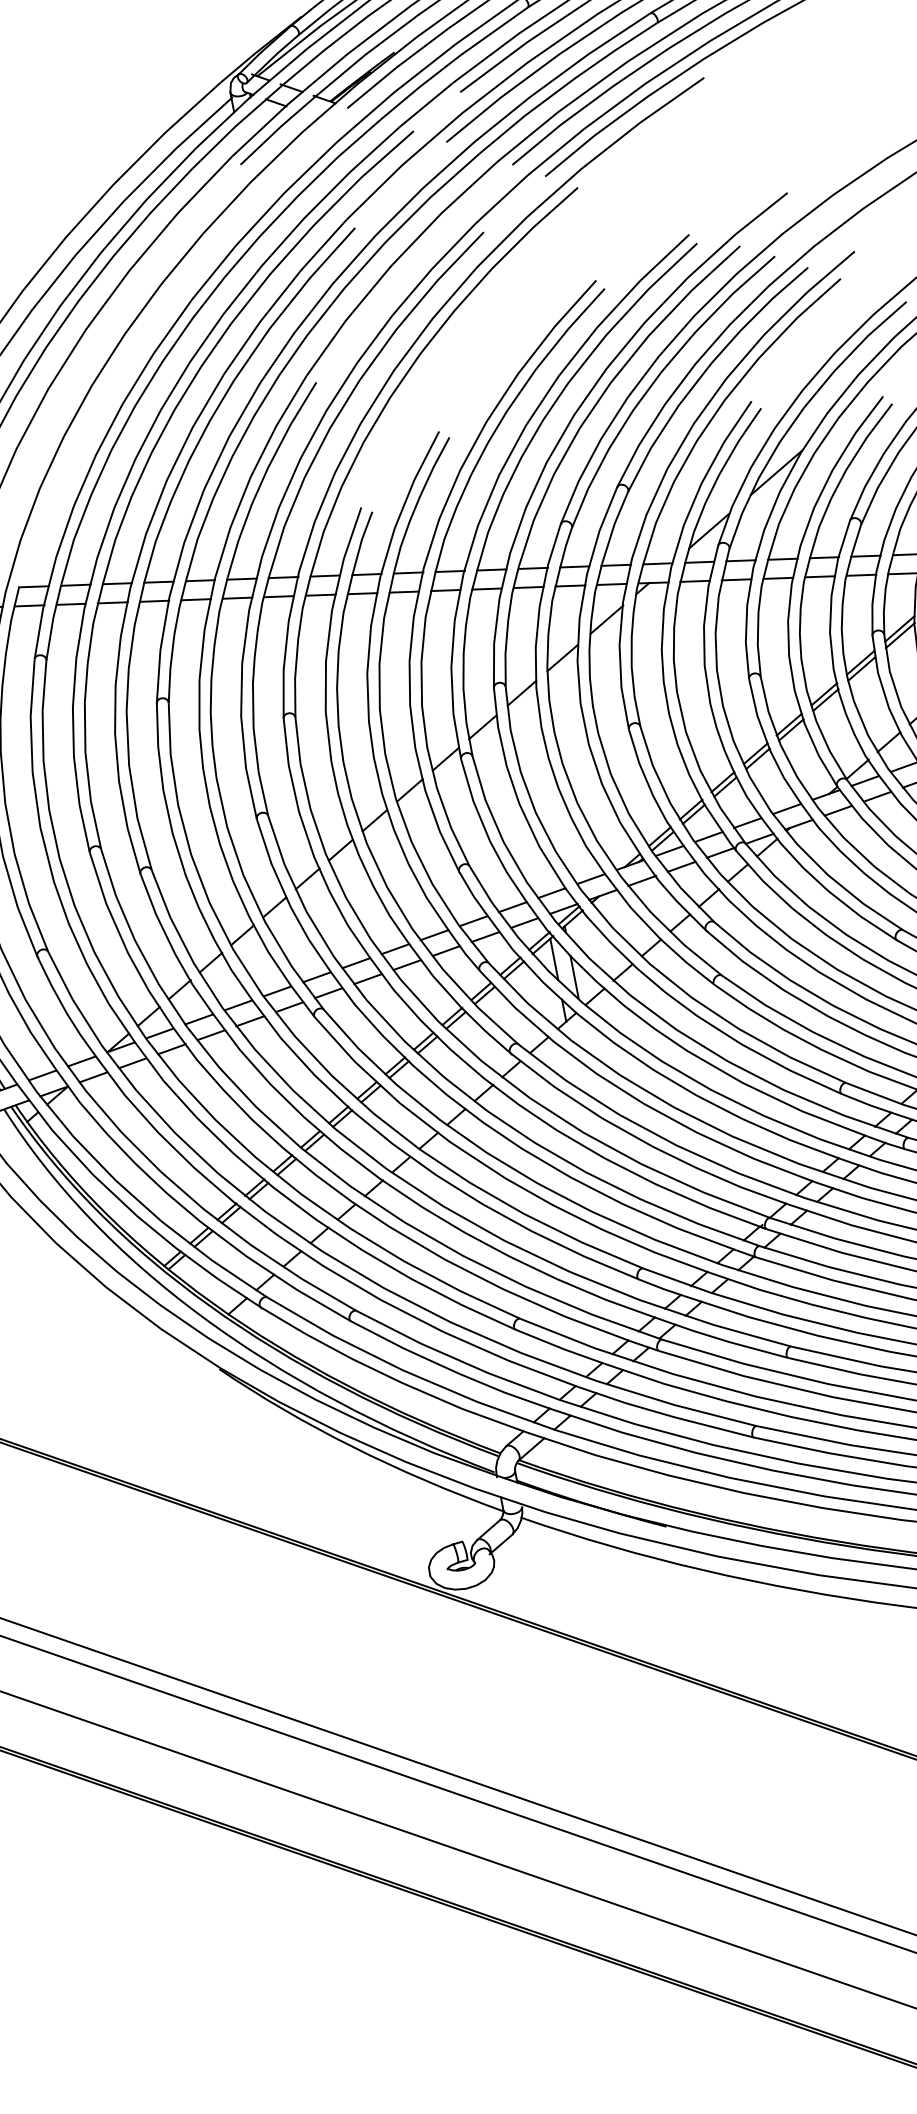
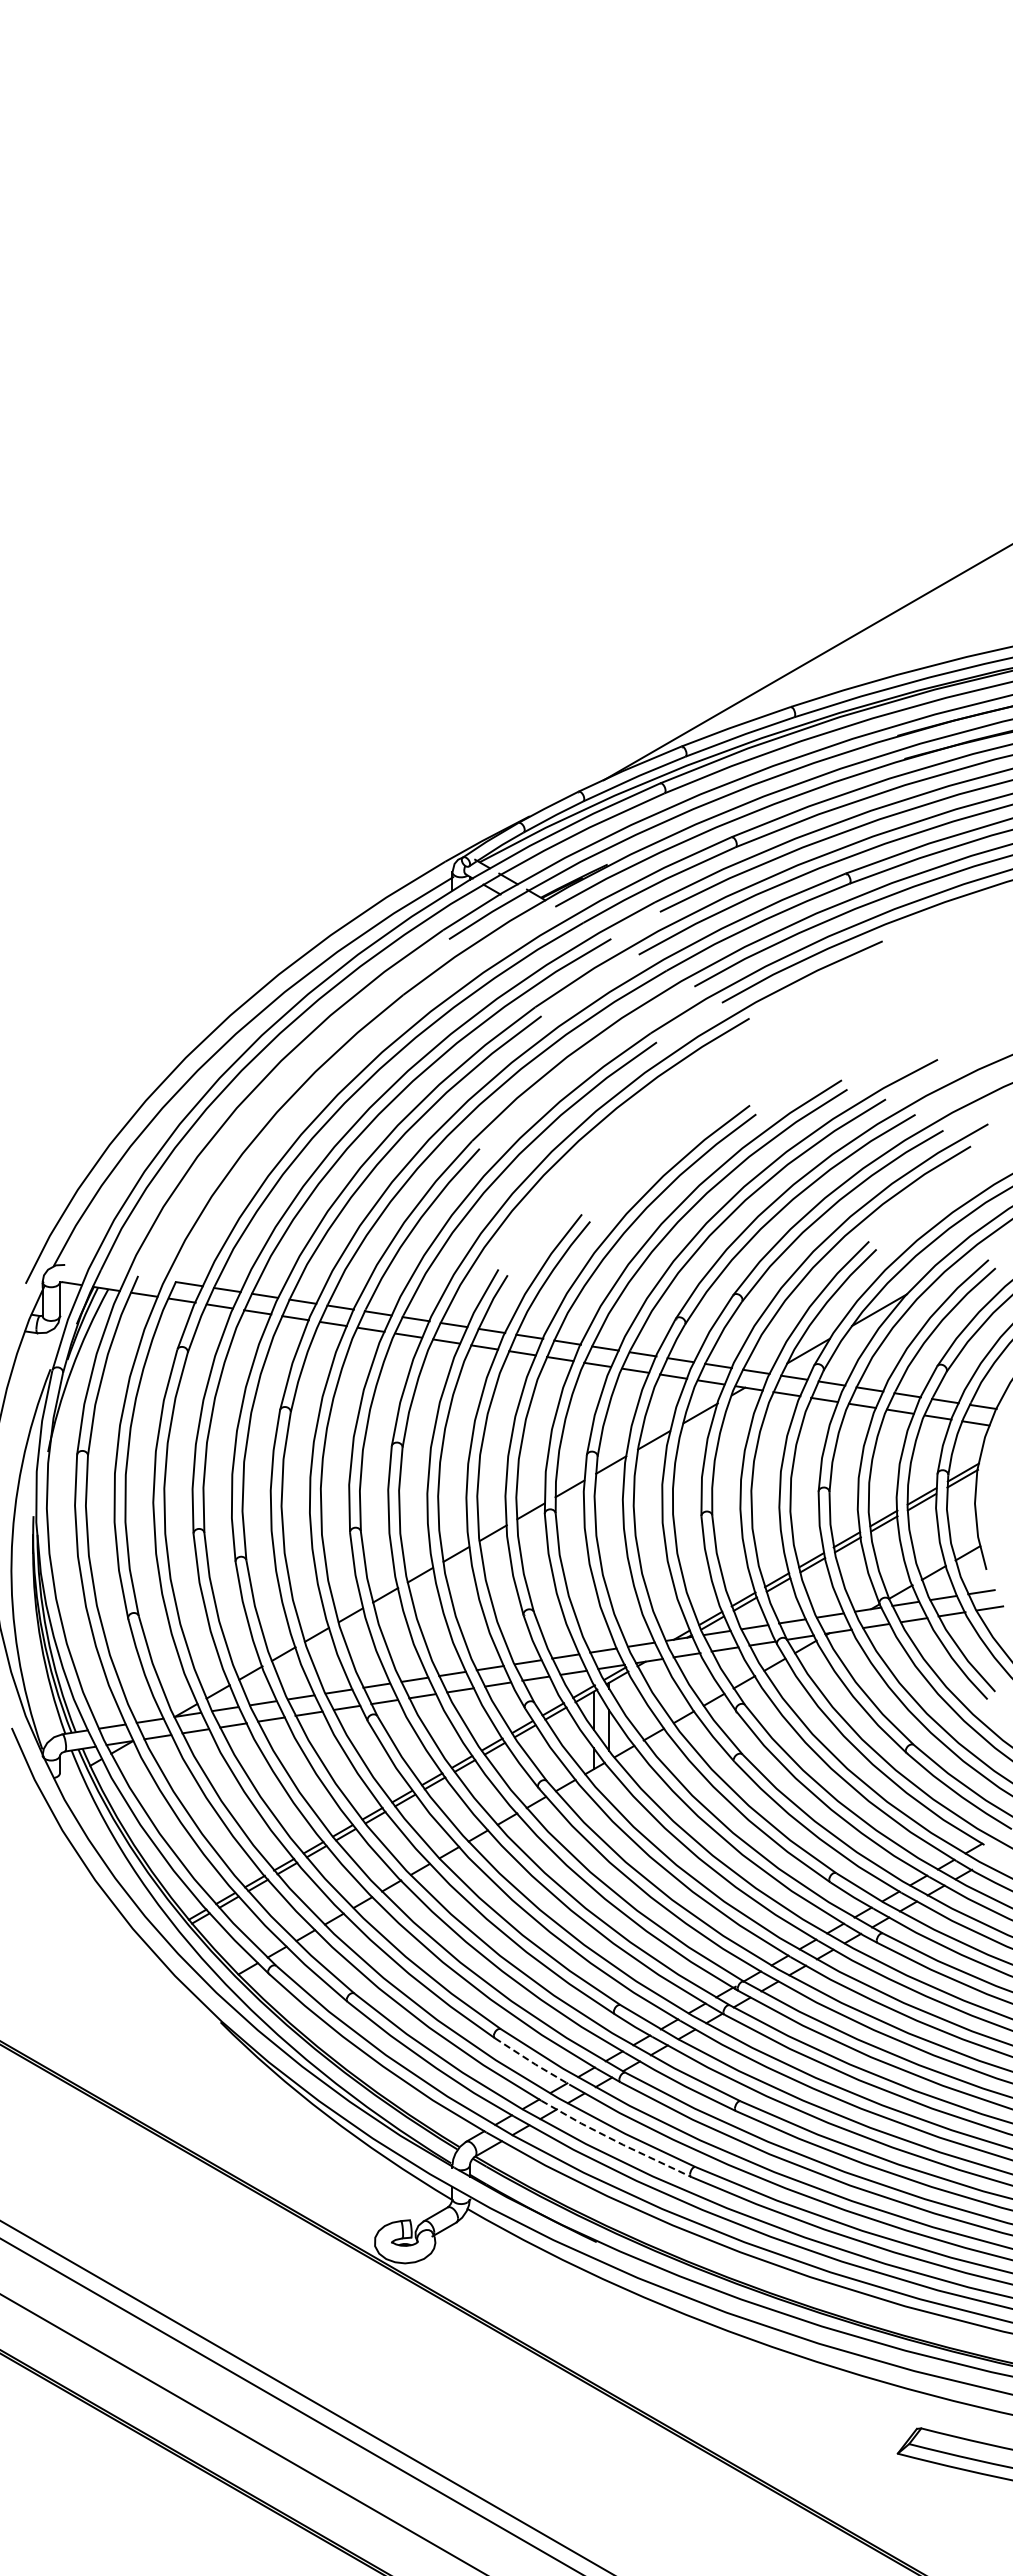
line: (560, 1347) -> (532, 2062), solid -> dashed
line: (665, 1414) -> (615, 2140), solid -> dashed

